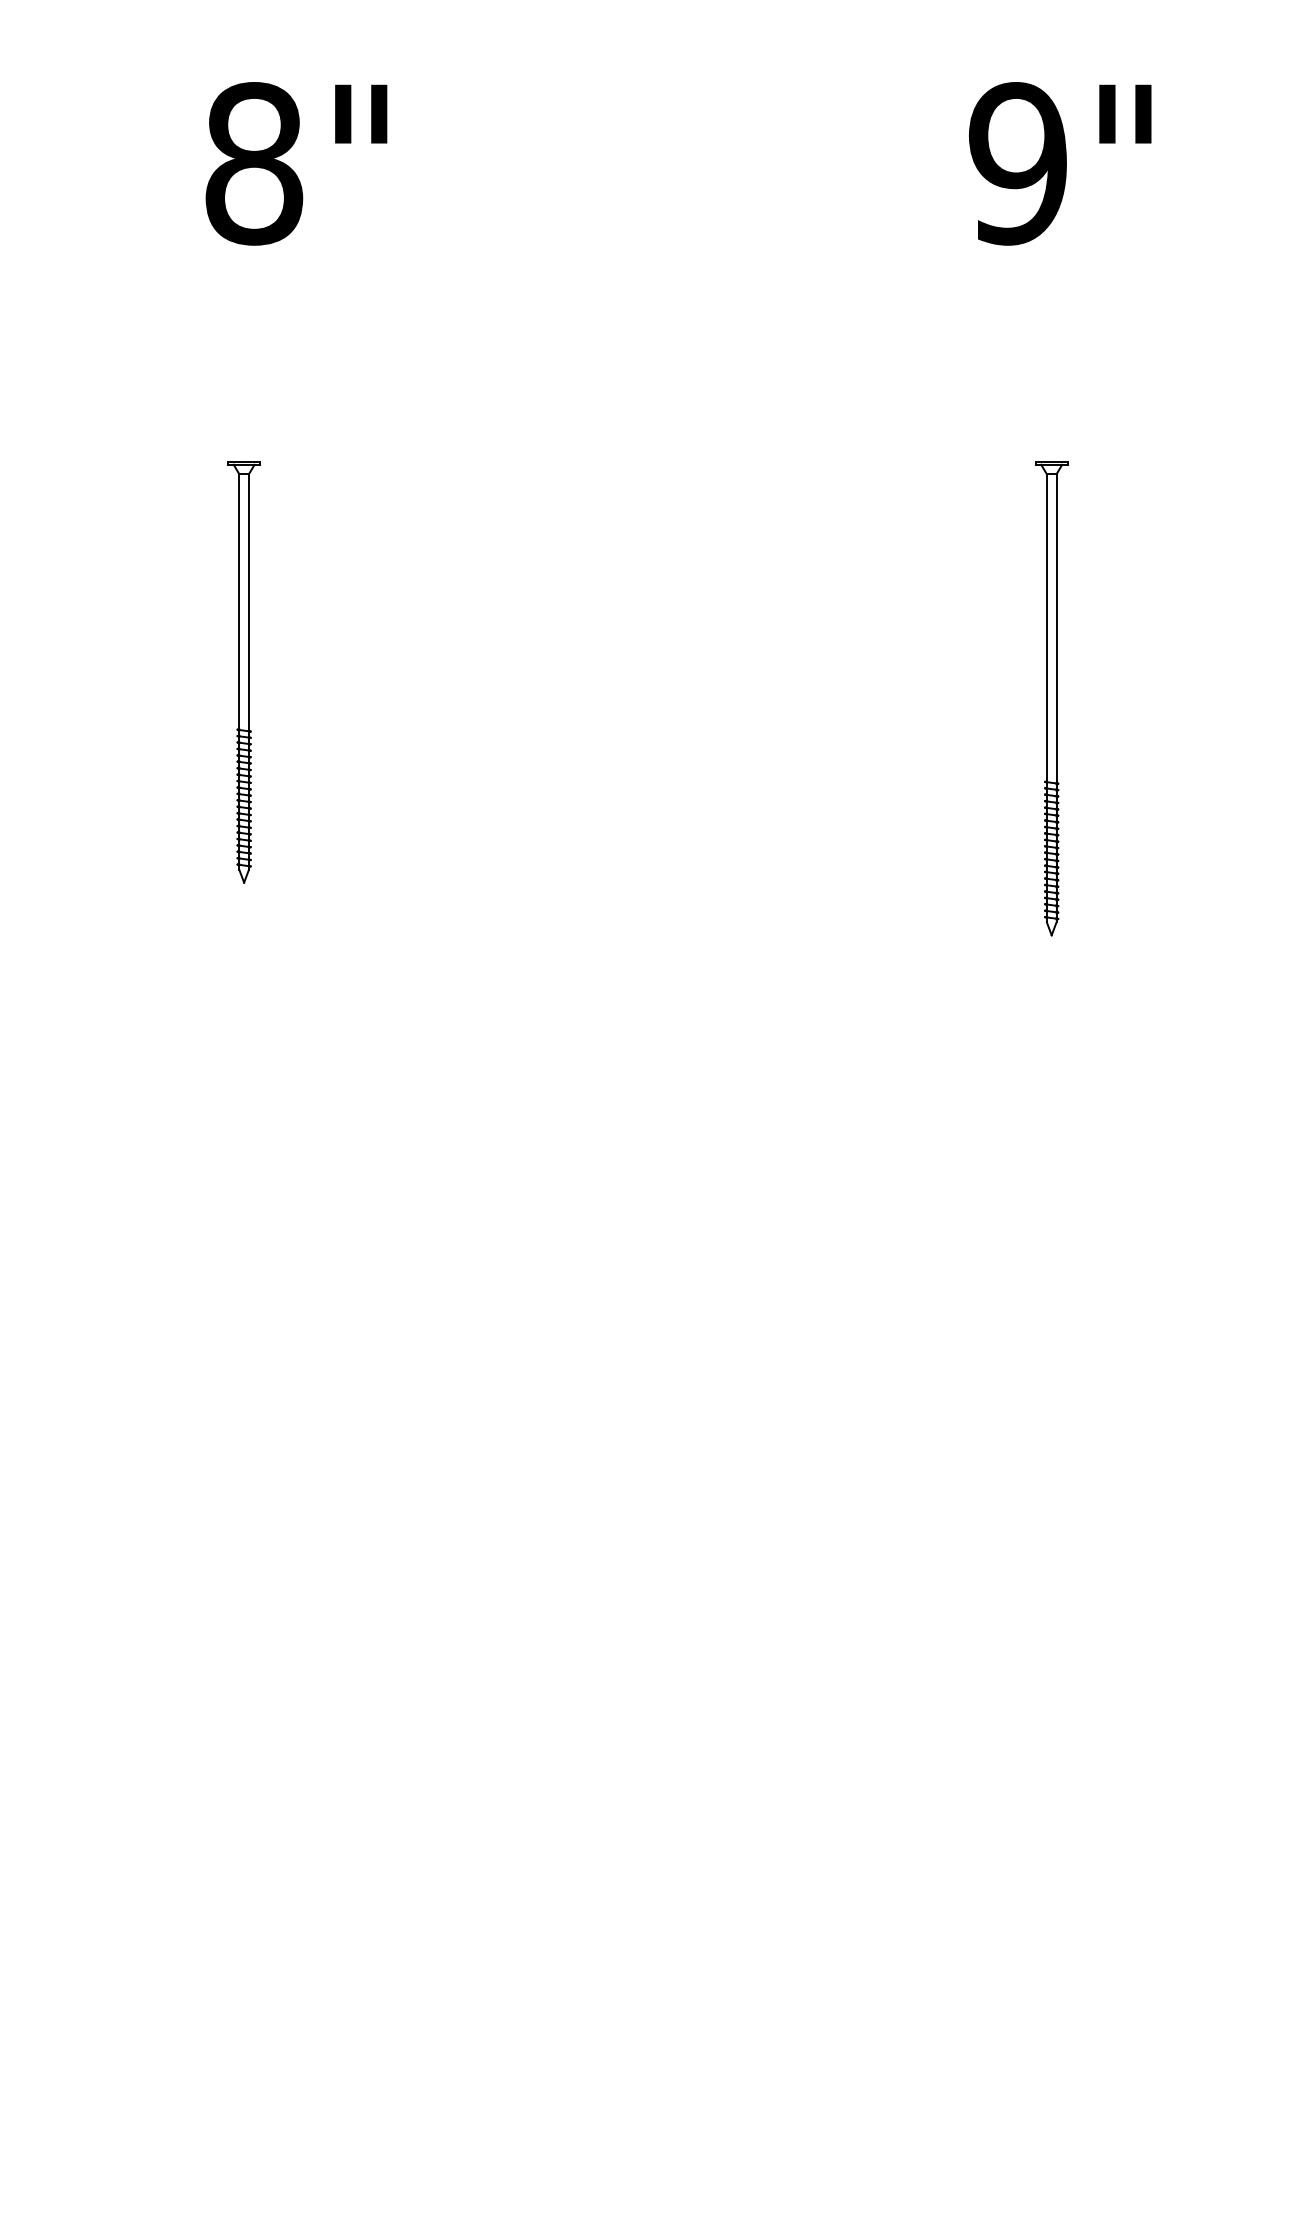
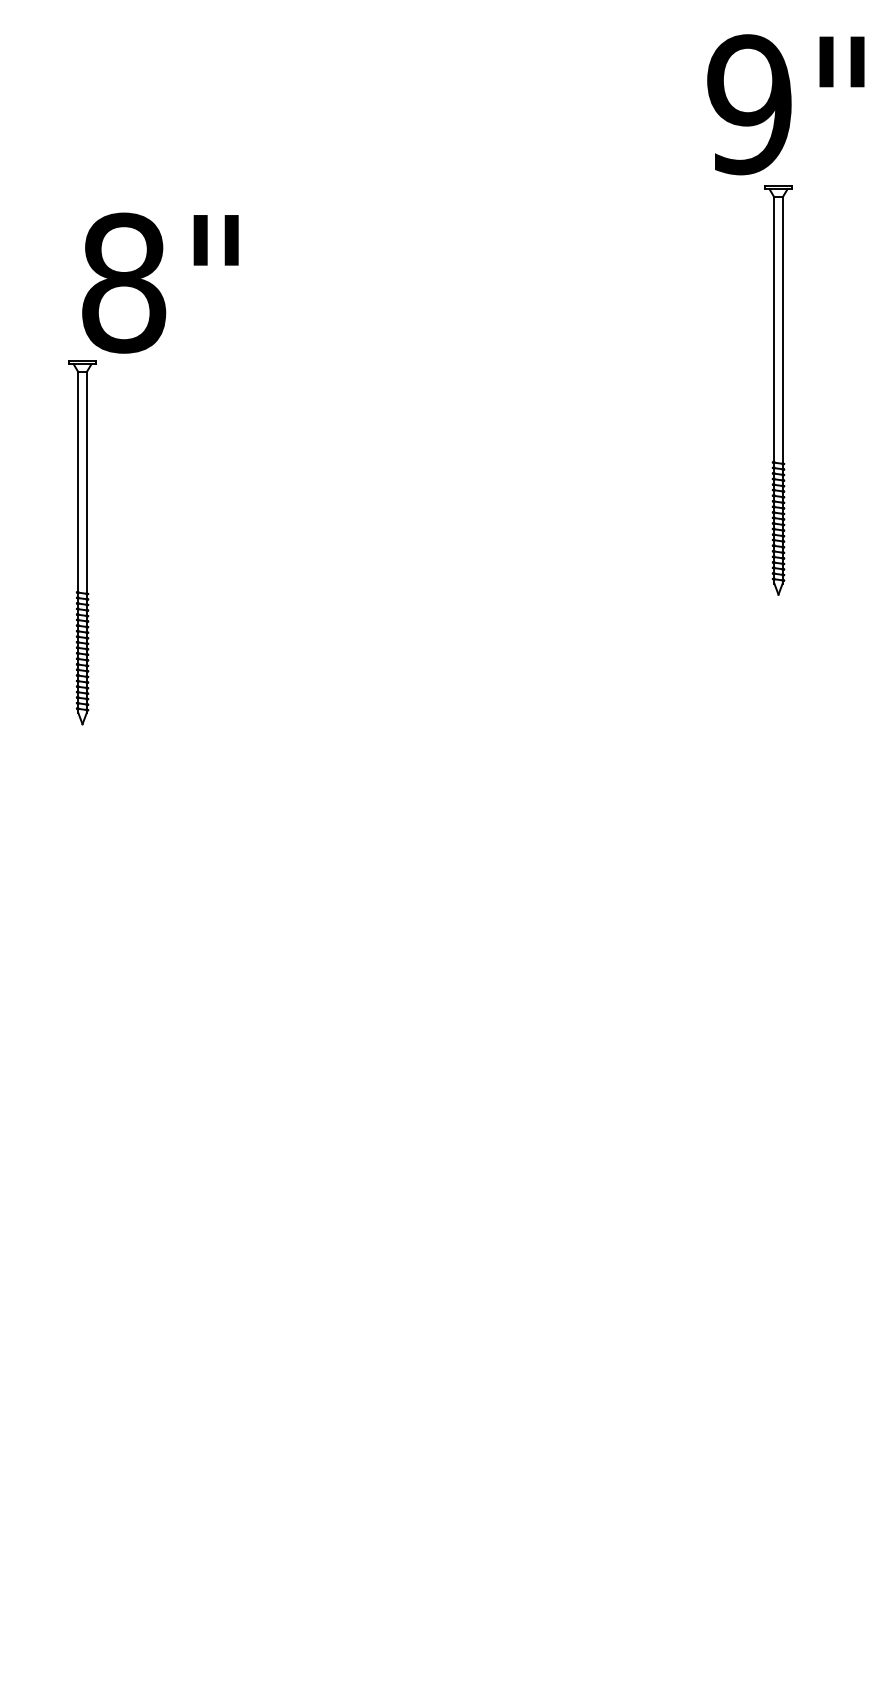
text: (296, 163) -> (160, 282), moved
part: (1051, 698) -> (778, 390), moved

